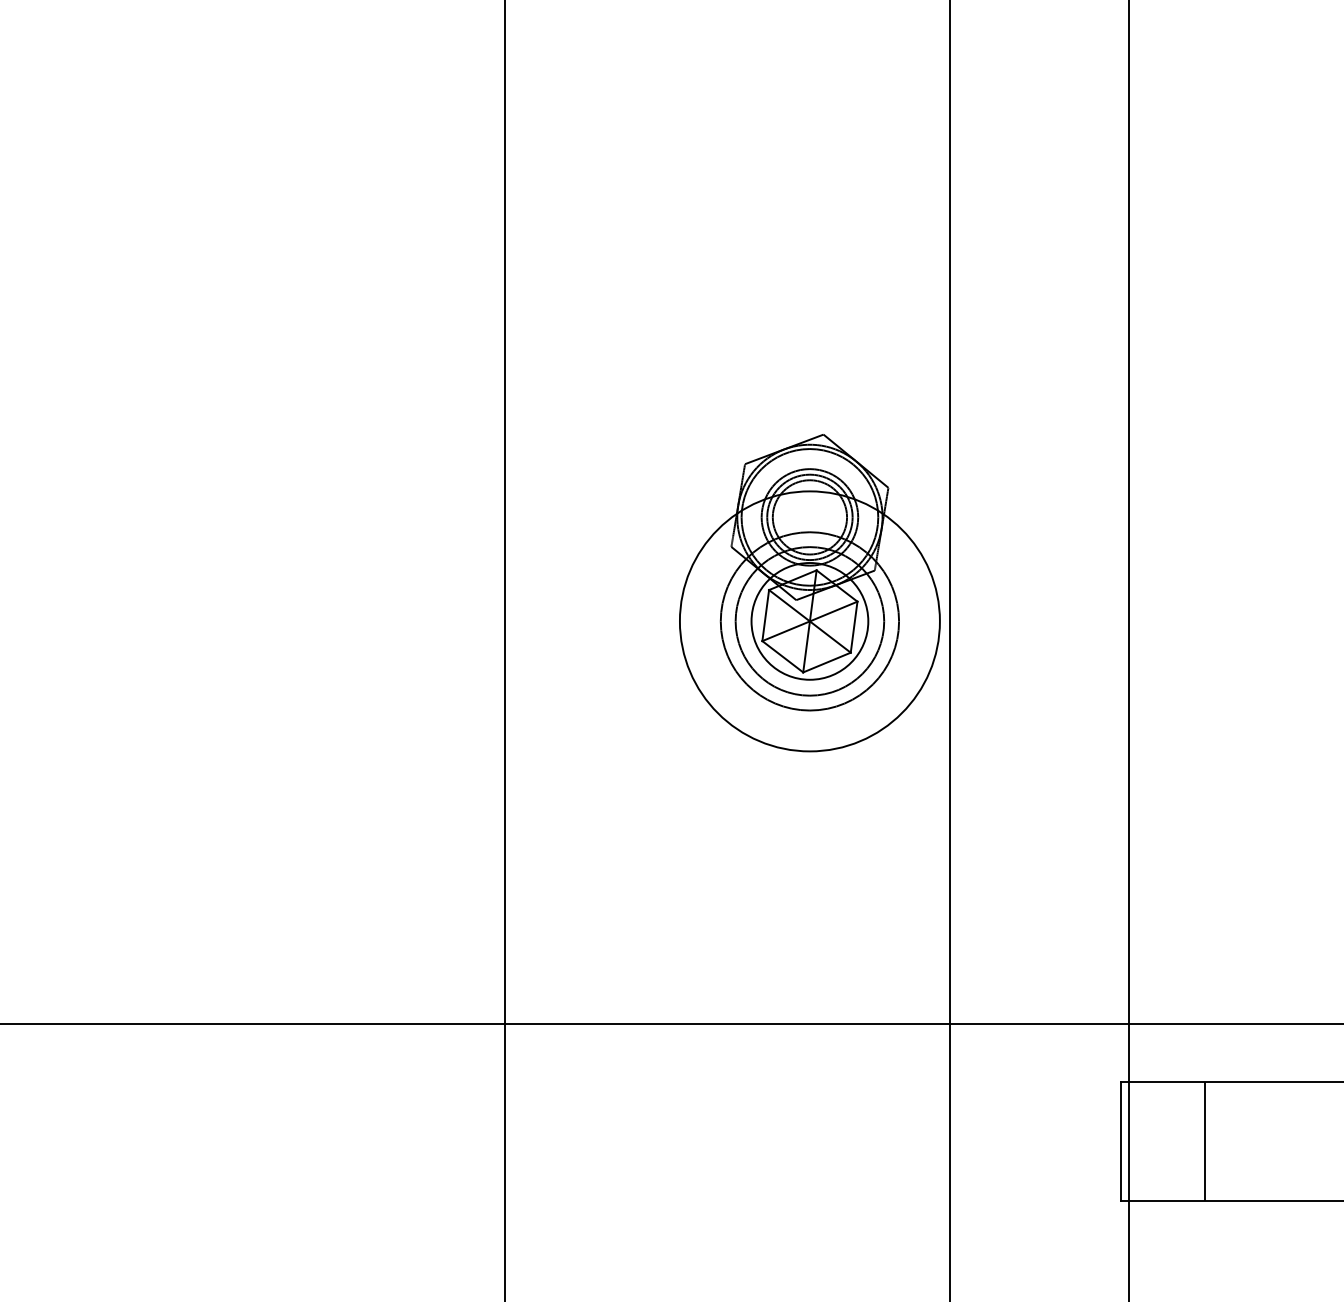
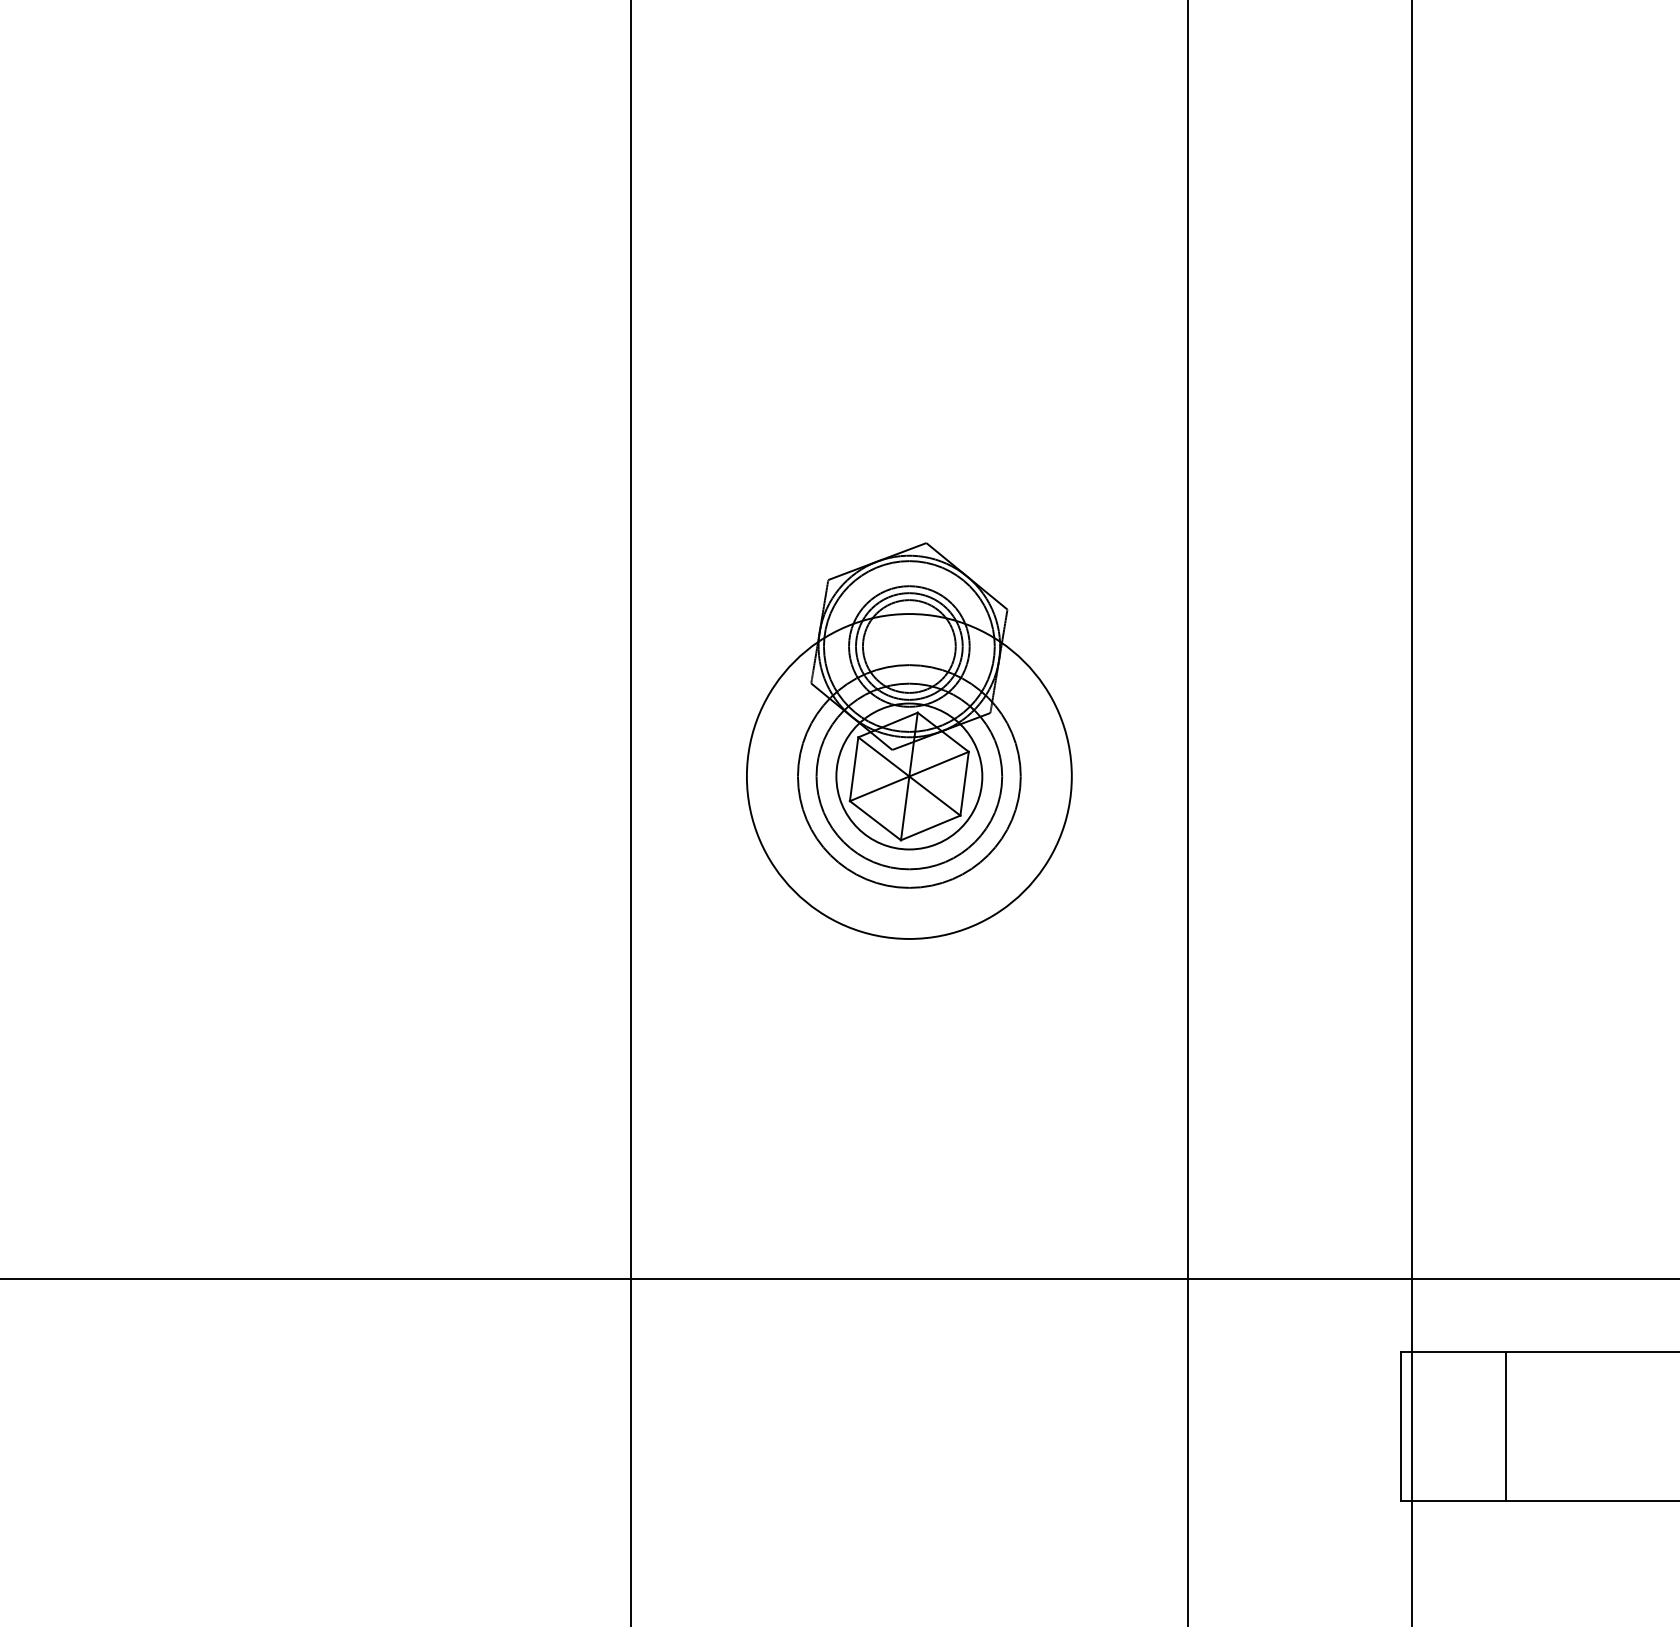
part: (810, 592) -> (909, 740), moved

